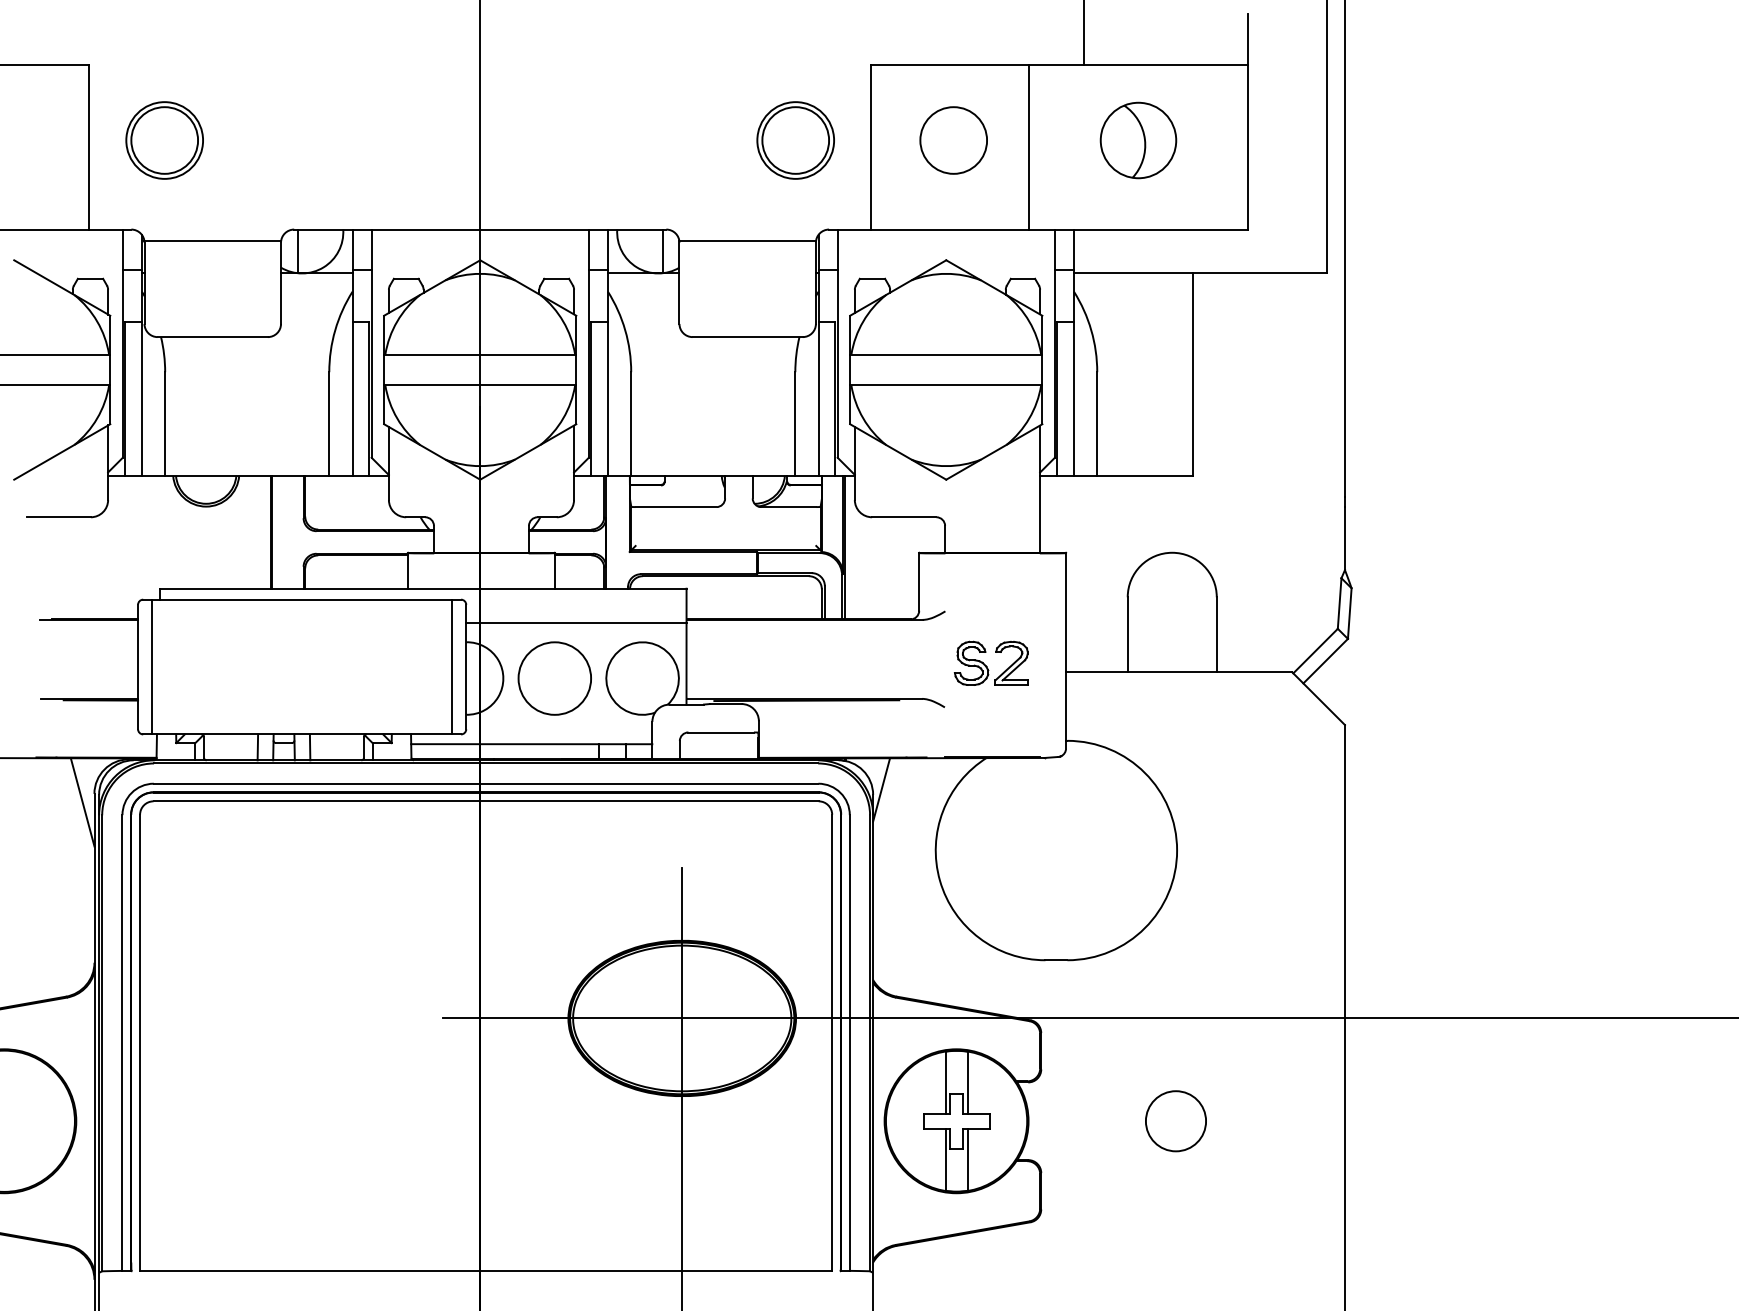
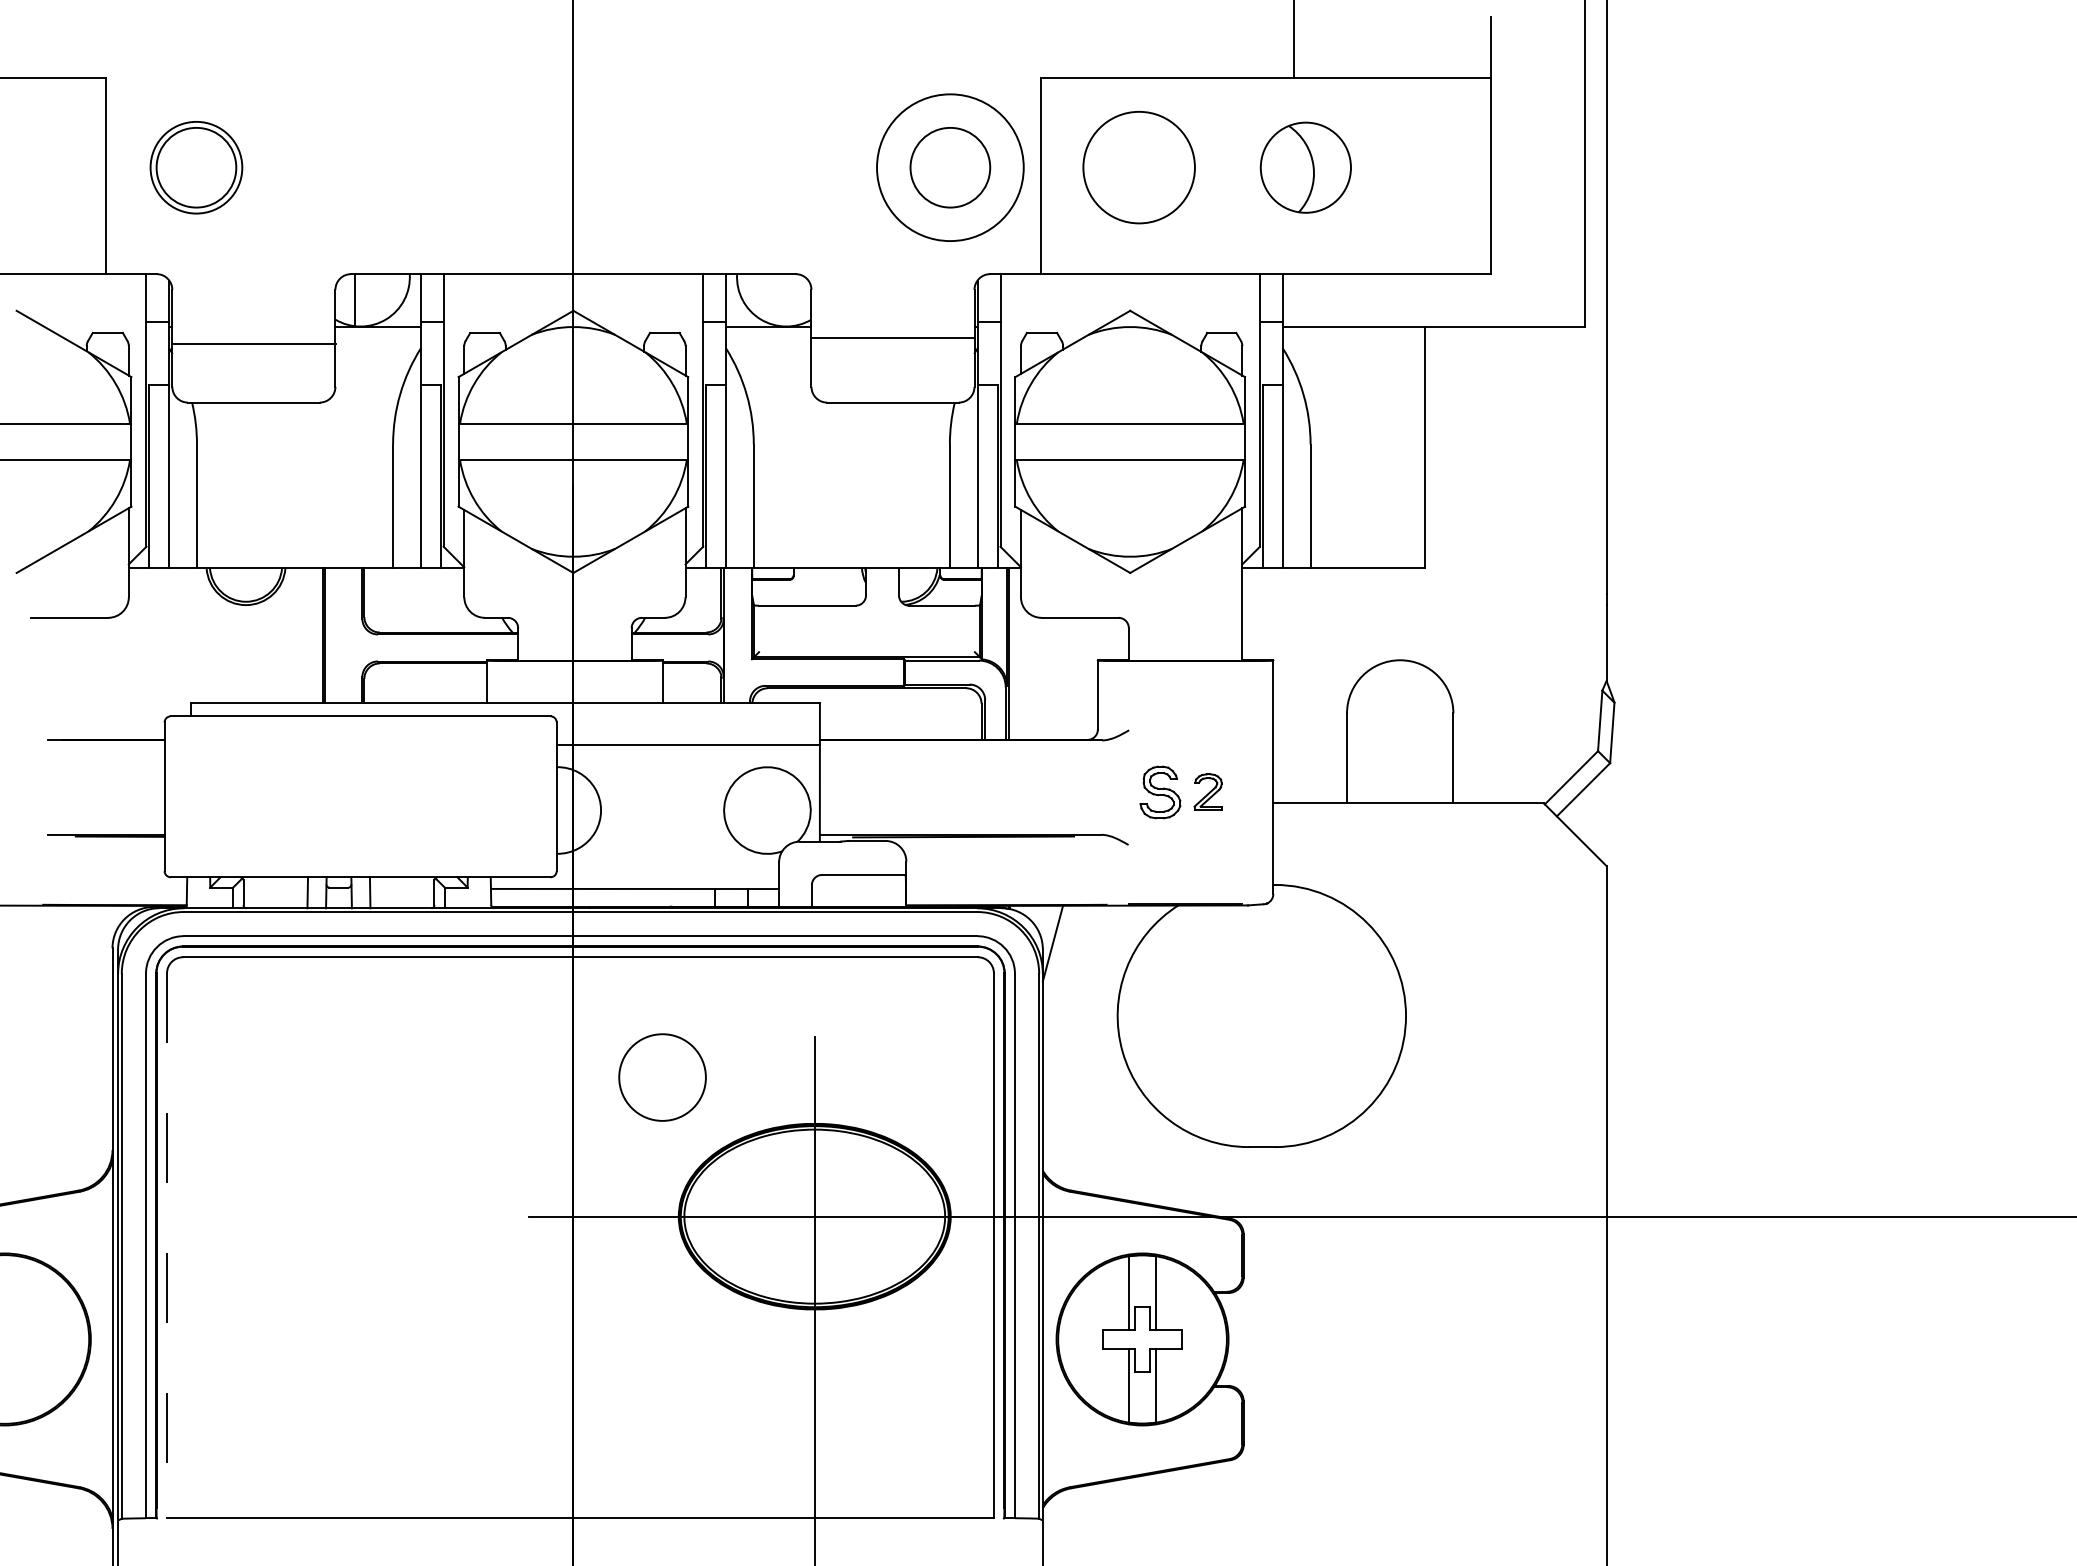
circle: (795, 140) -> (950, 167), size x1.6
circle: (953, 140) -> (1138, 167), size x1.4
part: (1138, 140) -> (1305, 167), moved
line: (1028, 147) -> (1228, 175), removed
line: (212, 240) -> (253, 344), moved
line: (747, 240) -> (892, 338), moved
line: (662, 250) -> (791, 299), removed
part: (1010, 662) -> (1207, 791), size x0.7
line: (152, 666) -> (181, 796), removed
line: (452, 666) -> (540, 796), removed
circle: (554, 678) -> (662, 1077), moved
line: (82, 802) -> (98, 958), removed
line: (140, 1043) -> (167, 1246), solid -> dashed
circle: (1175, 1121) -> (1404, 1339), removed

